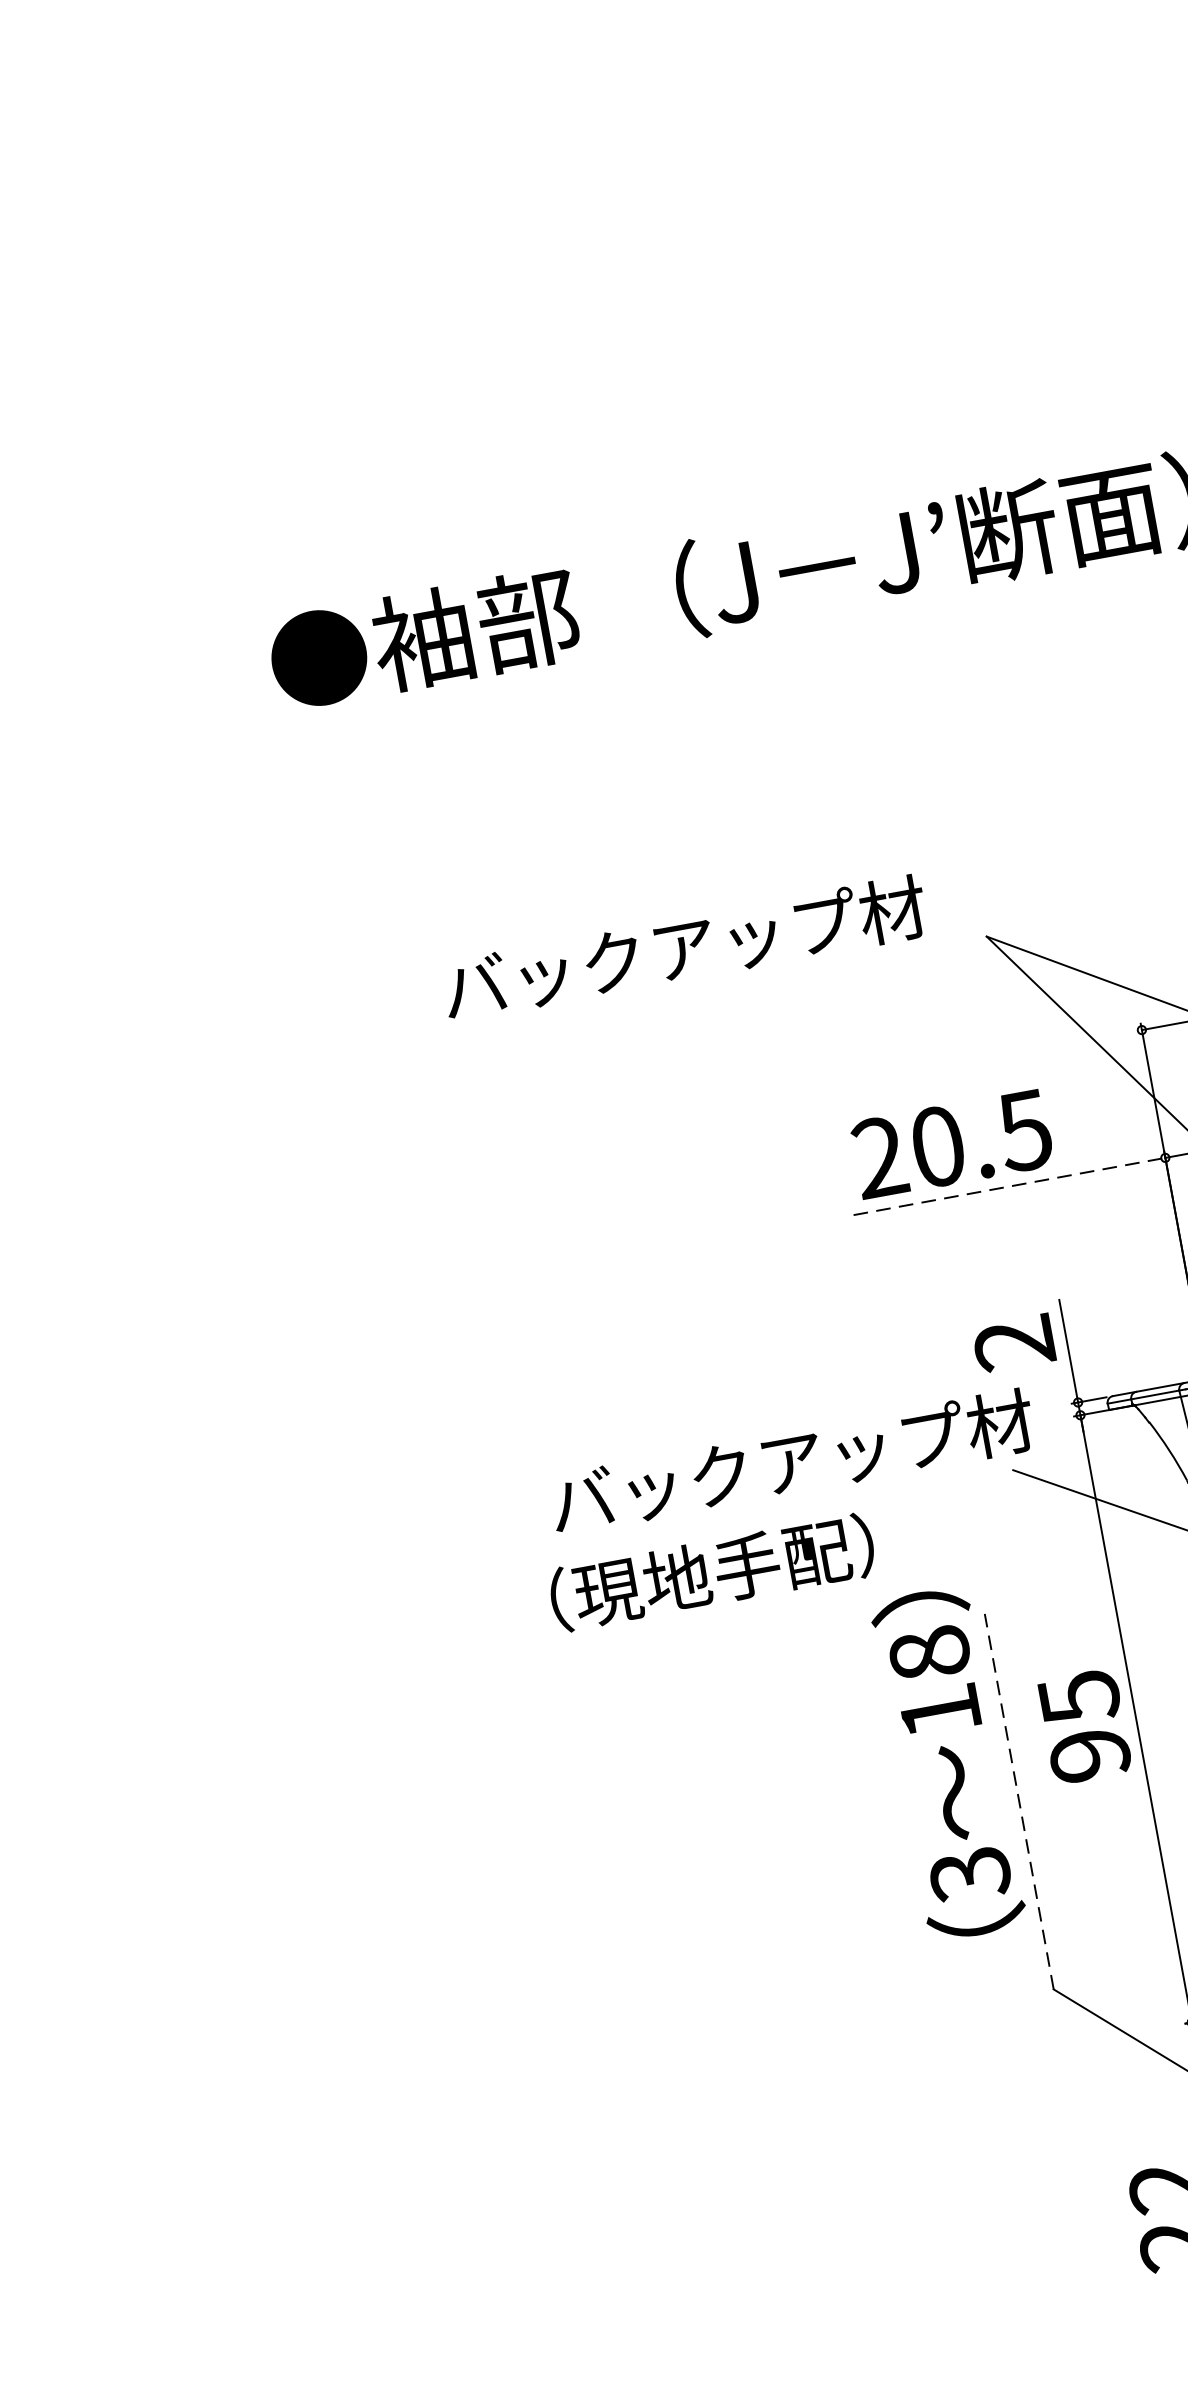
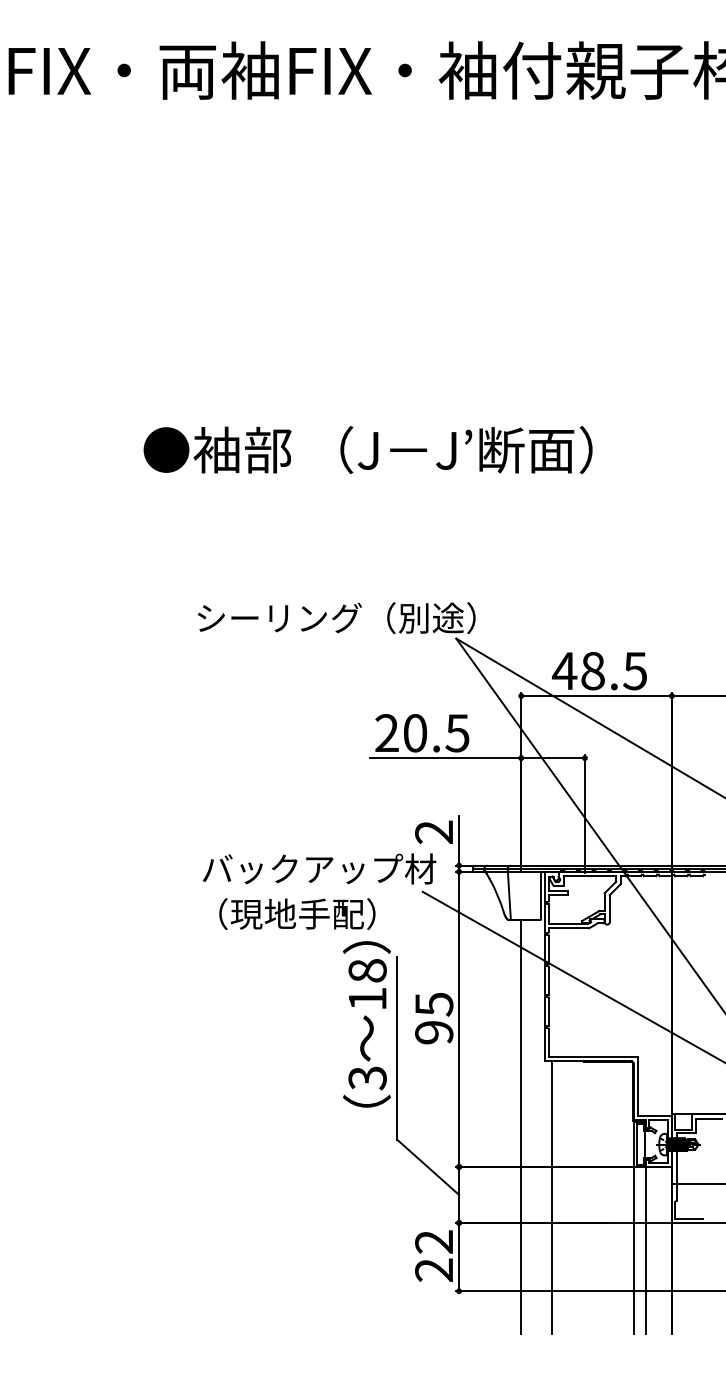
text: (730, 938) -> (335, 617), バックアップ材 -> シーリング（別途）
line: (1009, 1187) -> (445, 758), dashed -> solid
text: (712, 1571) -> (297, 913), moved
line: (1017, 1800) -> (396, 1047), dashed -> solid

